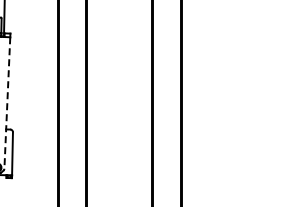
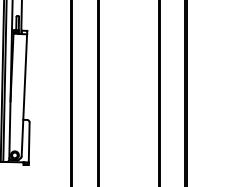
line: (7, 103) -> (24, 95), dashed -> solid

